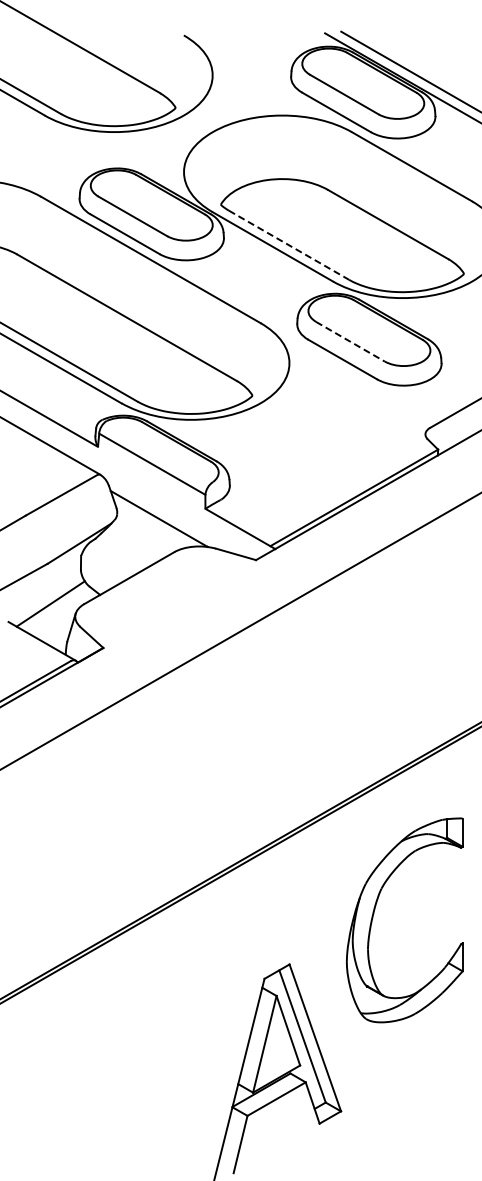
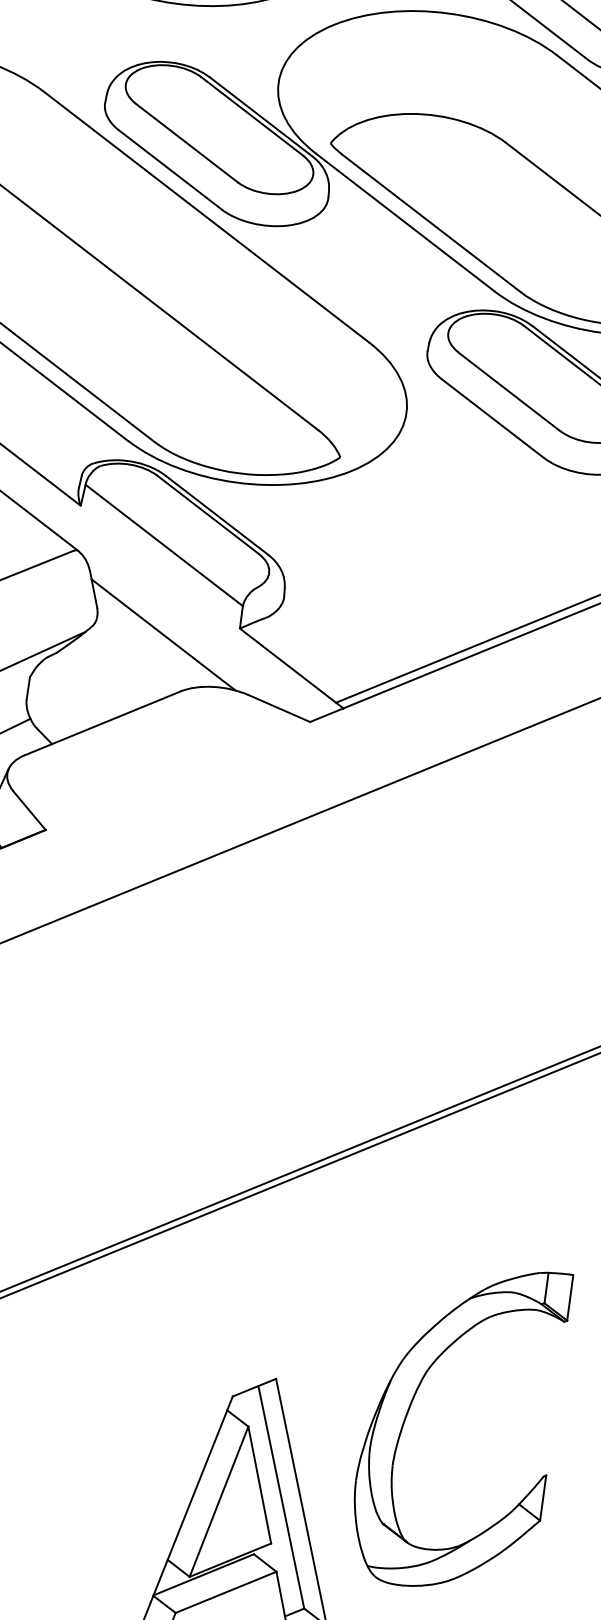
line: (289, 245) -> (432, 223), dashed -> solid
line: (350, 341) -> (509, 391), dashed -> solid
part: (374, 913) -> (411, 1408), moved

